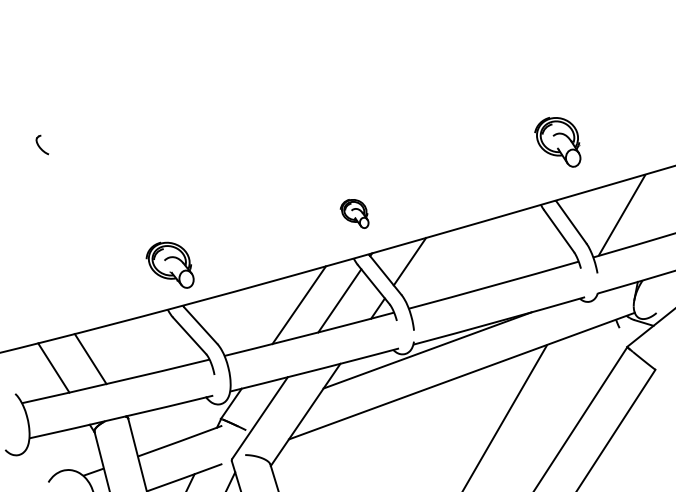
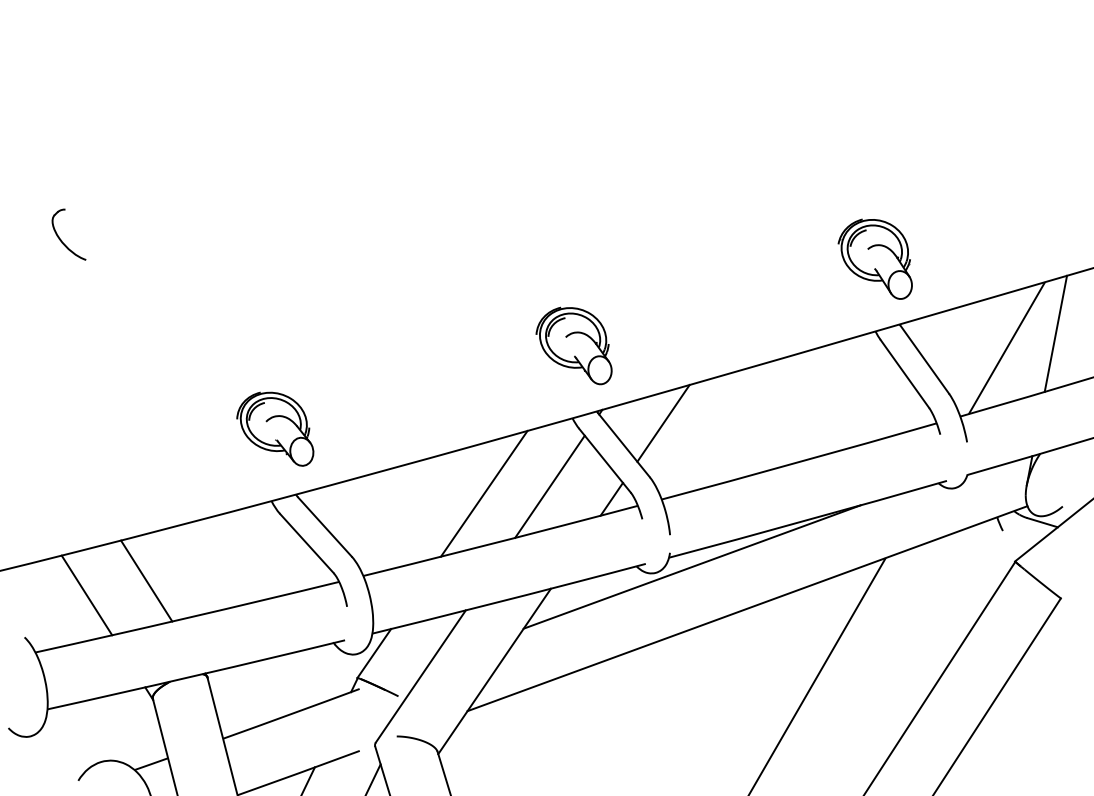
part: (557, 142) -> (874, 259), moved
part: (42, 144) -> (68, 233), size x1.67
line: (652, 206) -> (1056, 334), added
part: (354, 213) -> (573, 345), size x1.67

